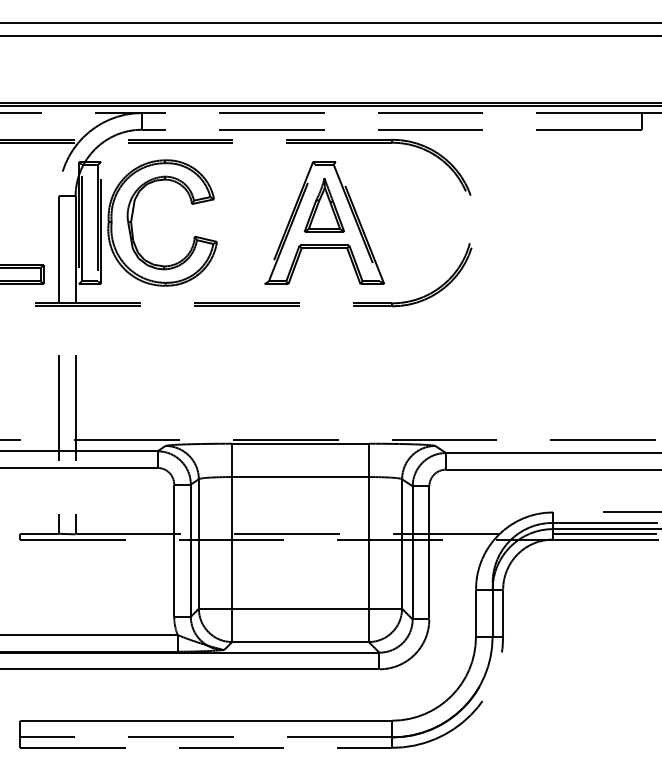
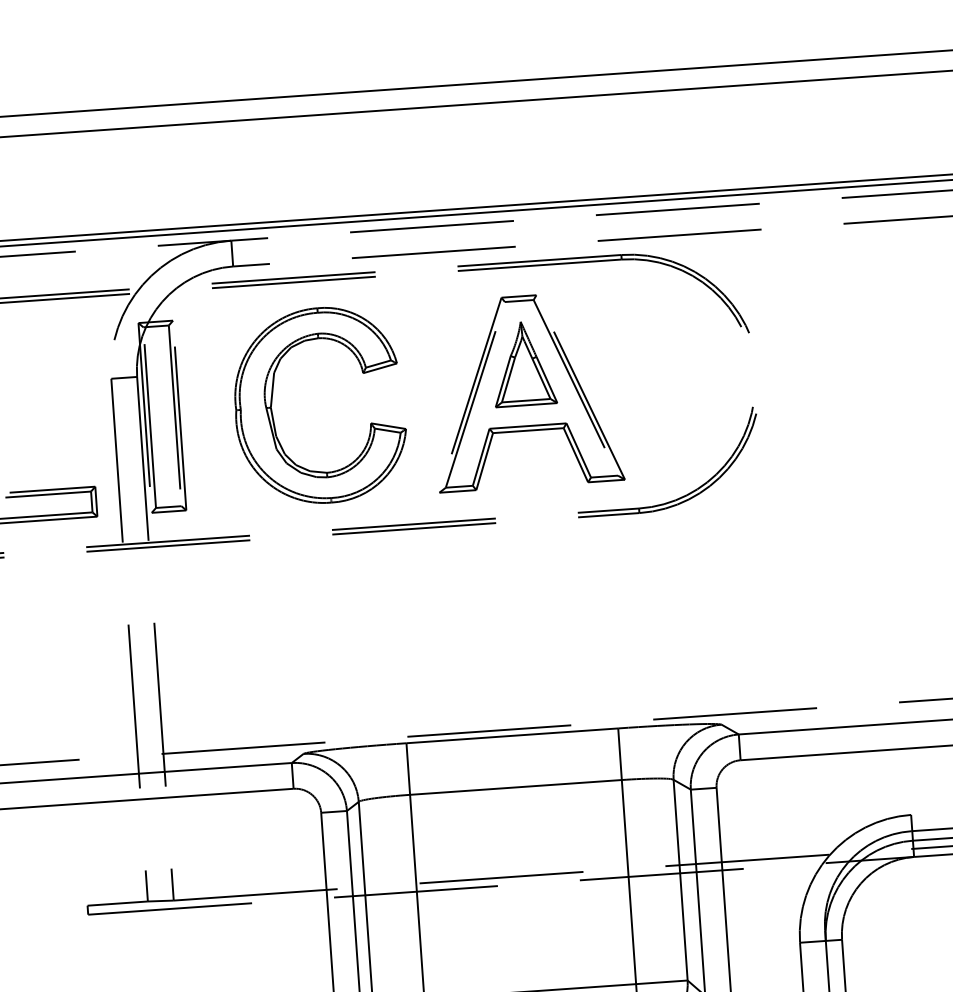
part: (133, 215) -> (273, 397), moved

